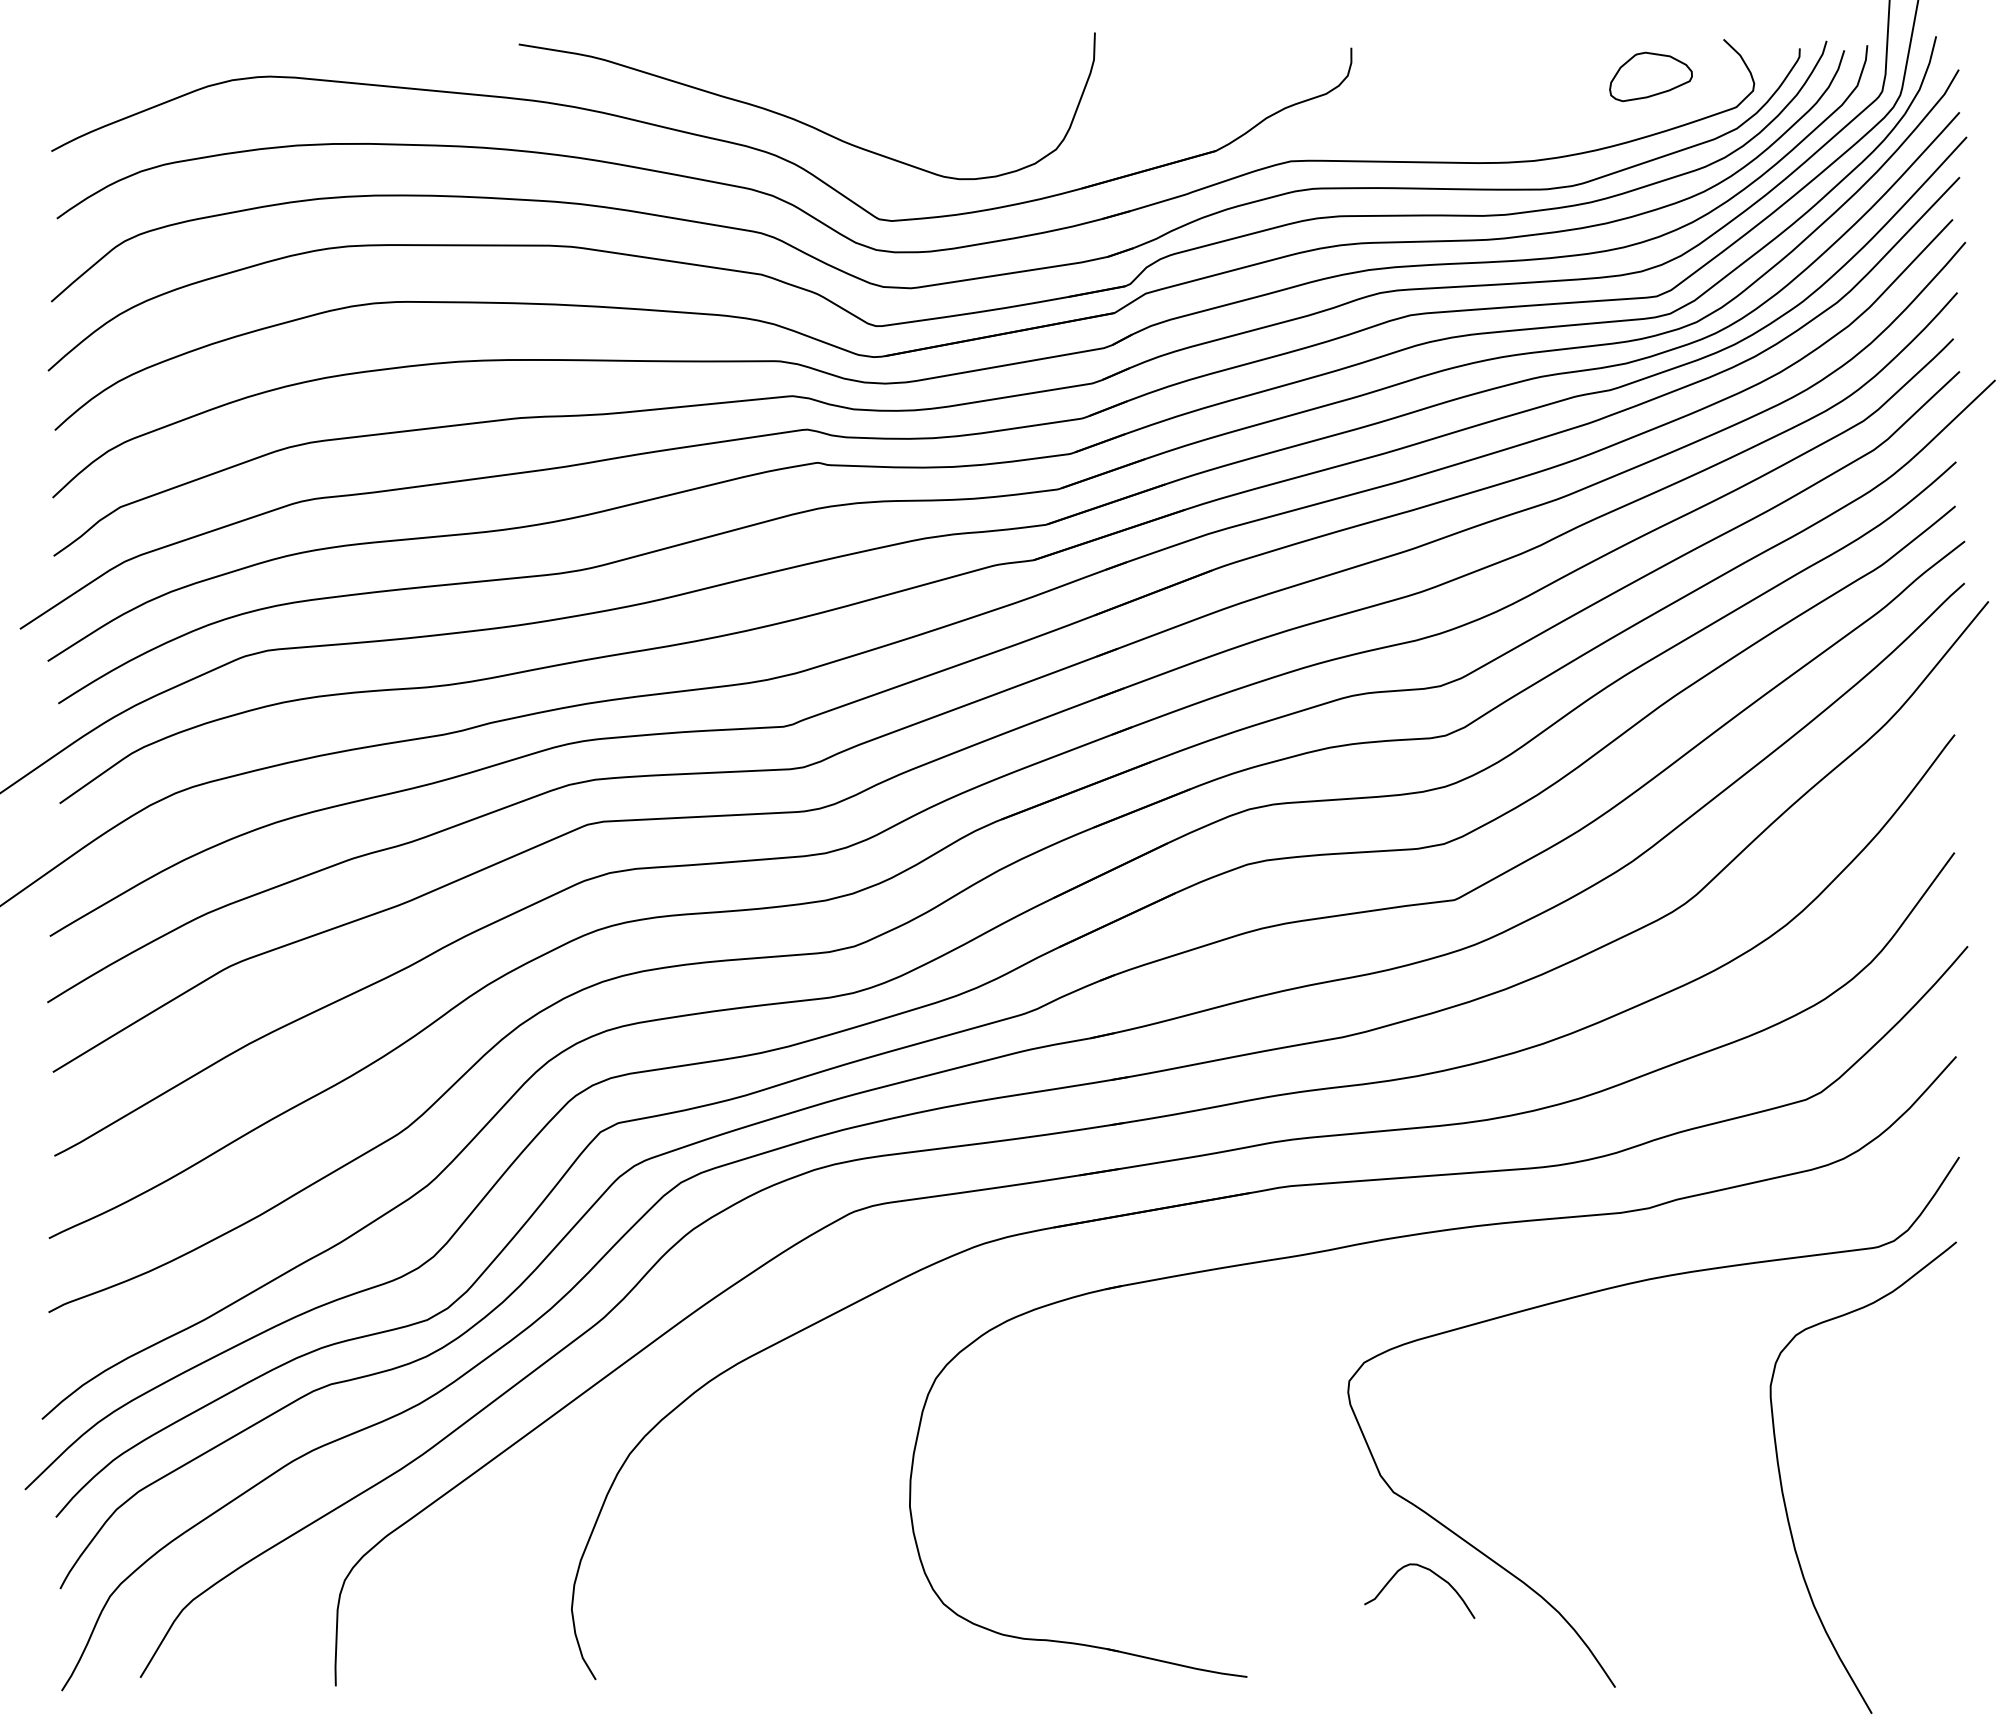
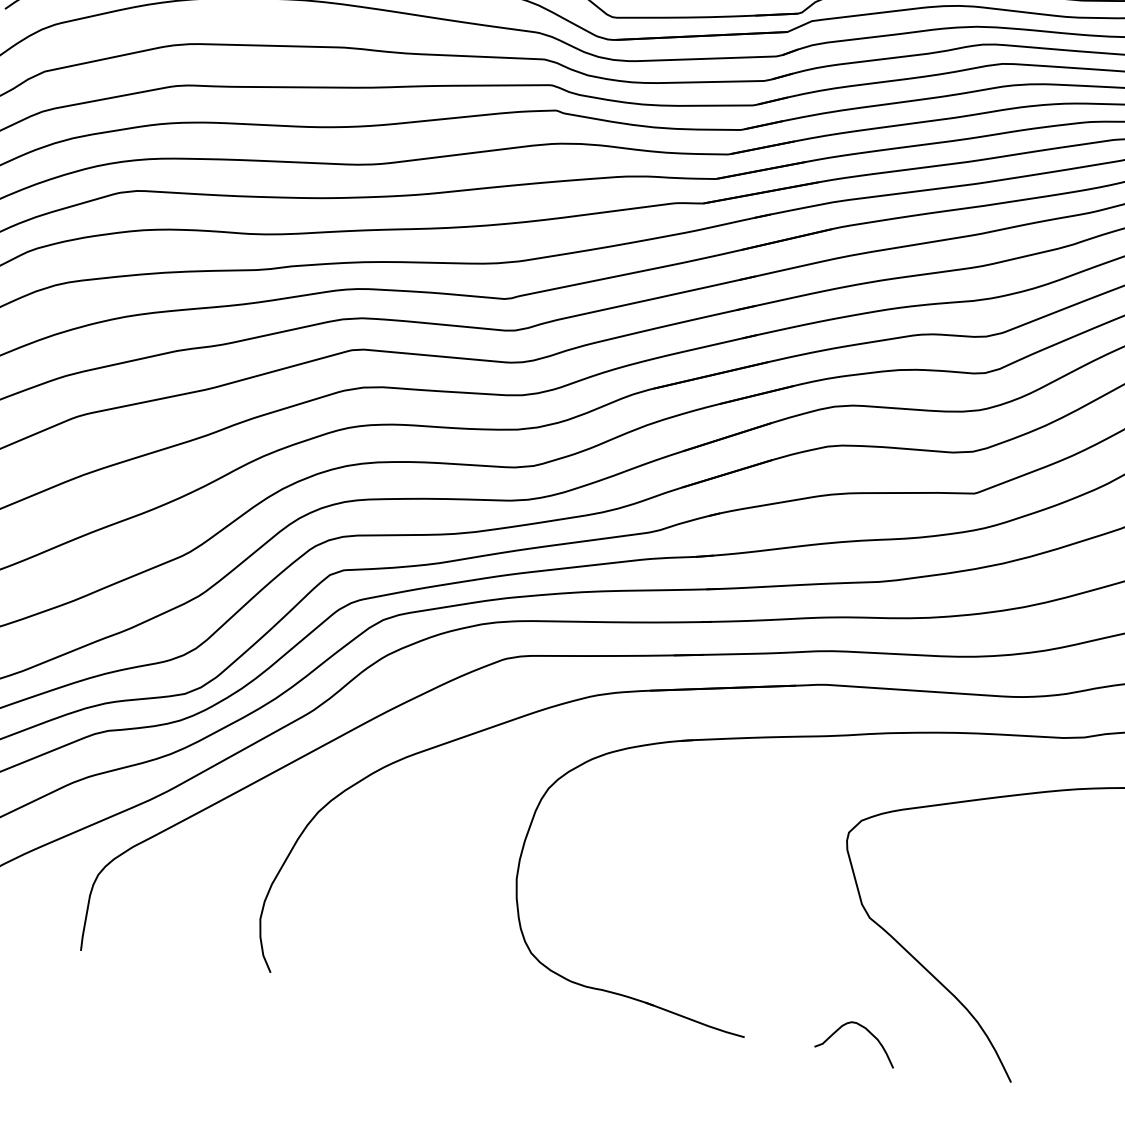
curve: (1431, 1572) -> (866, 1030), moved

